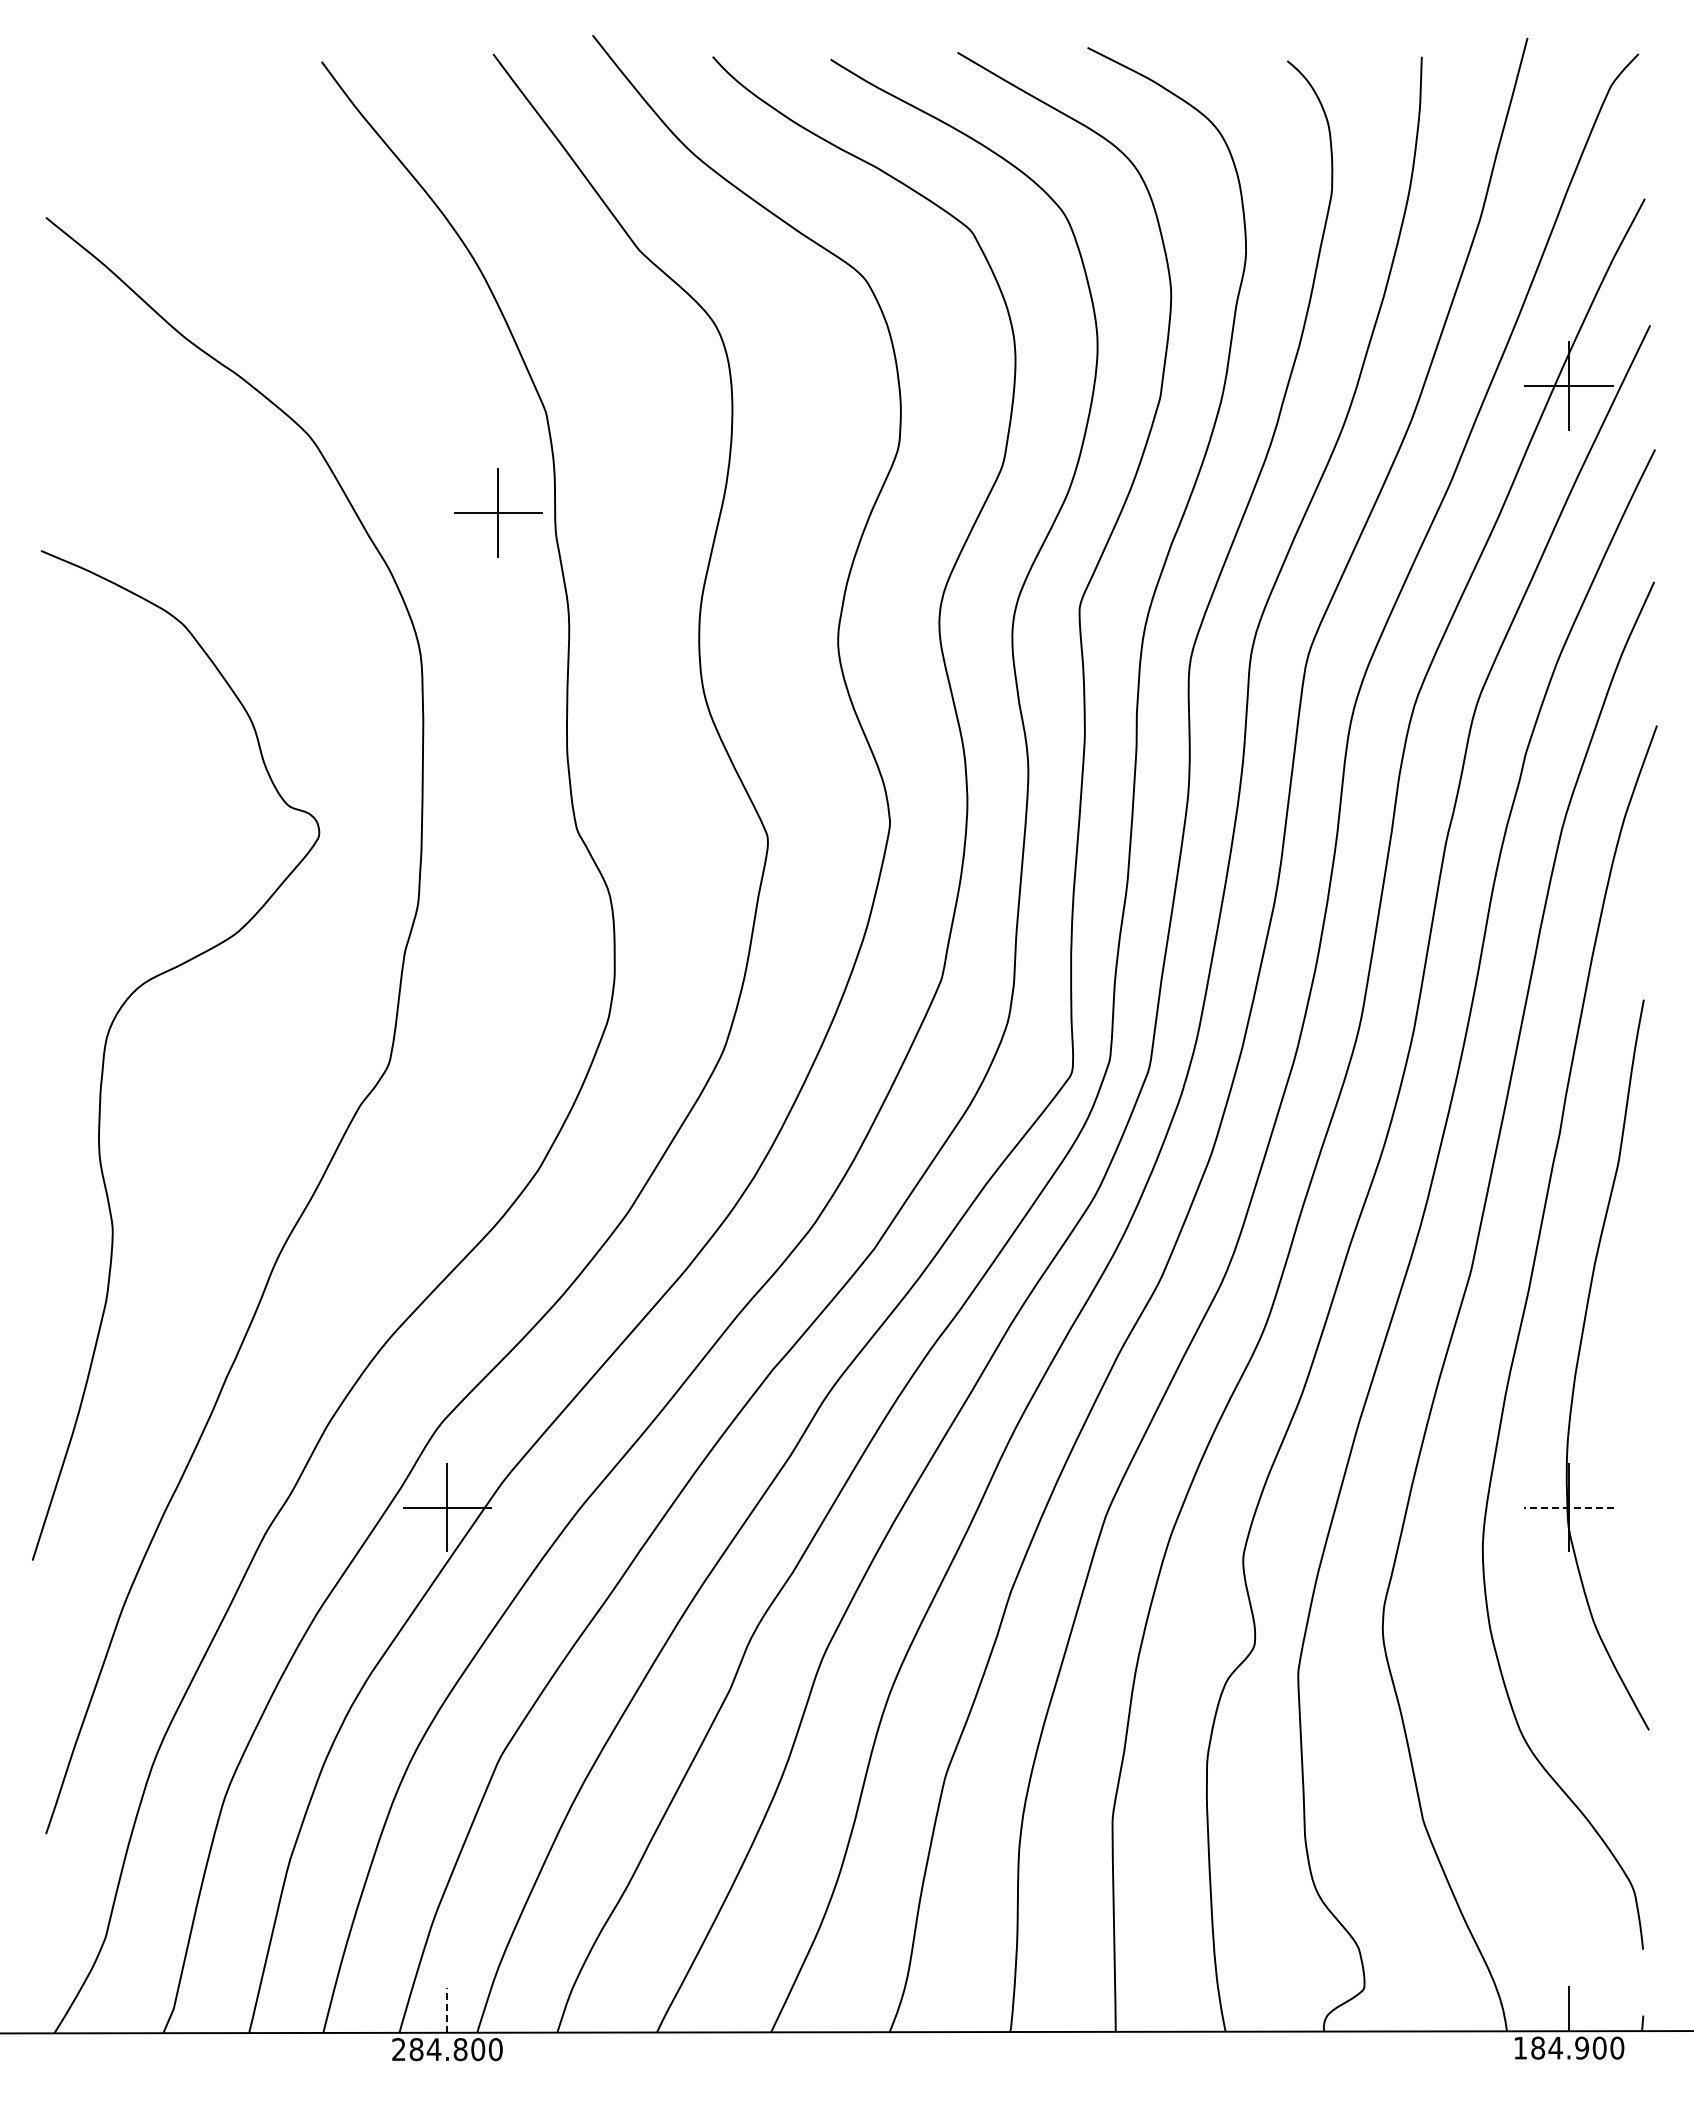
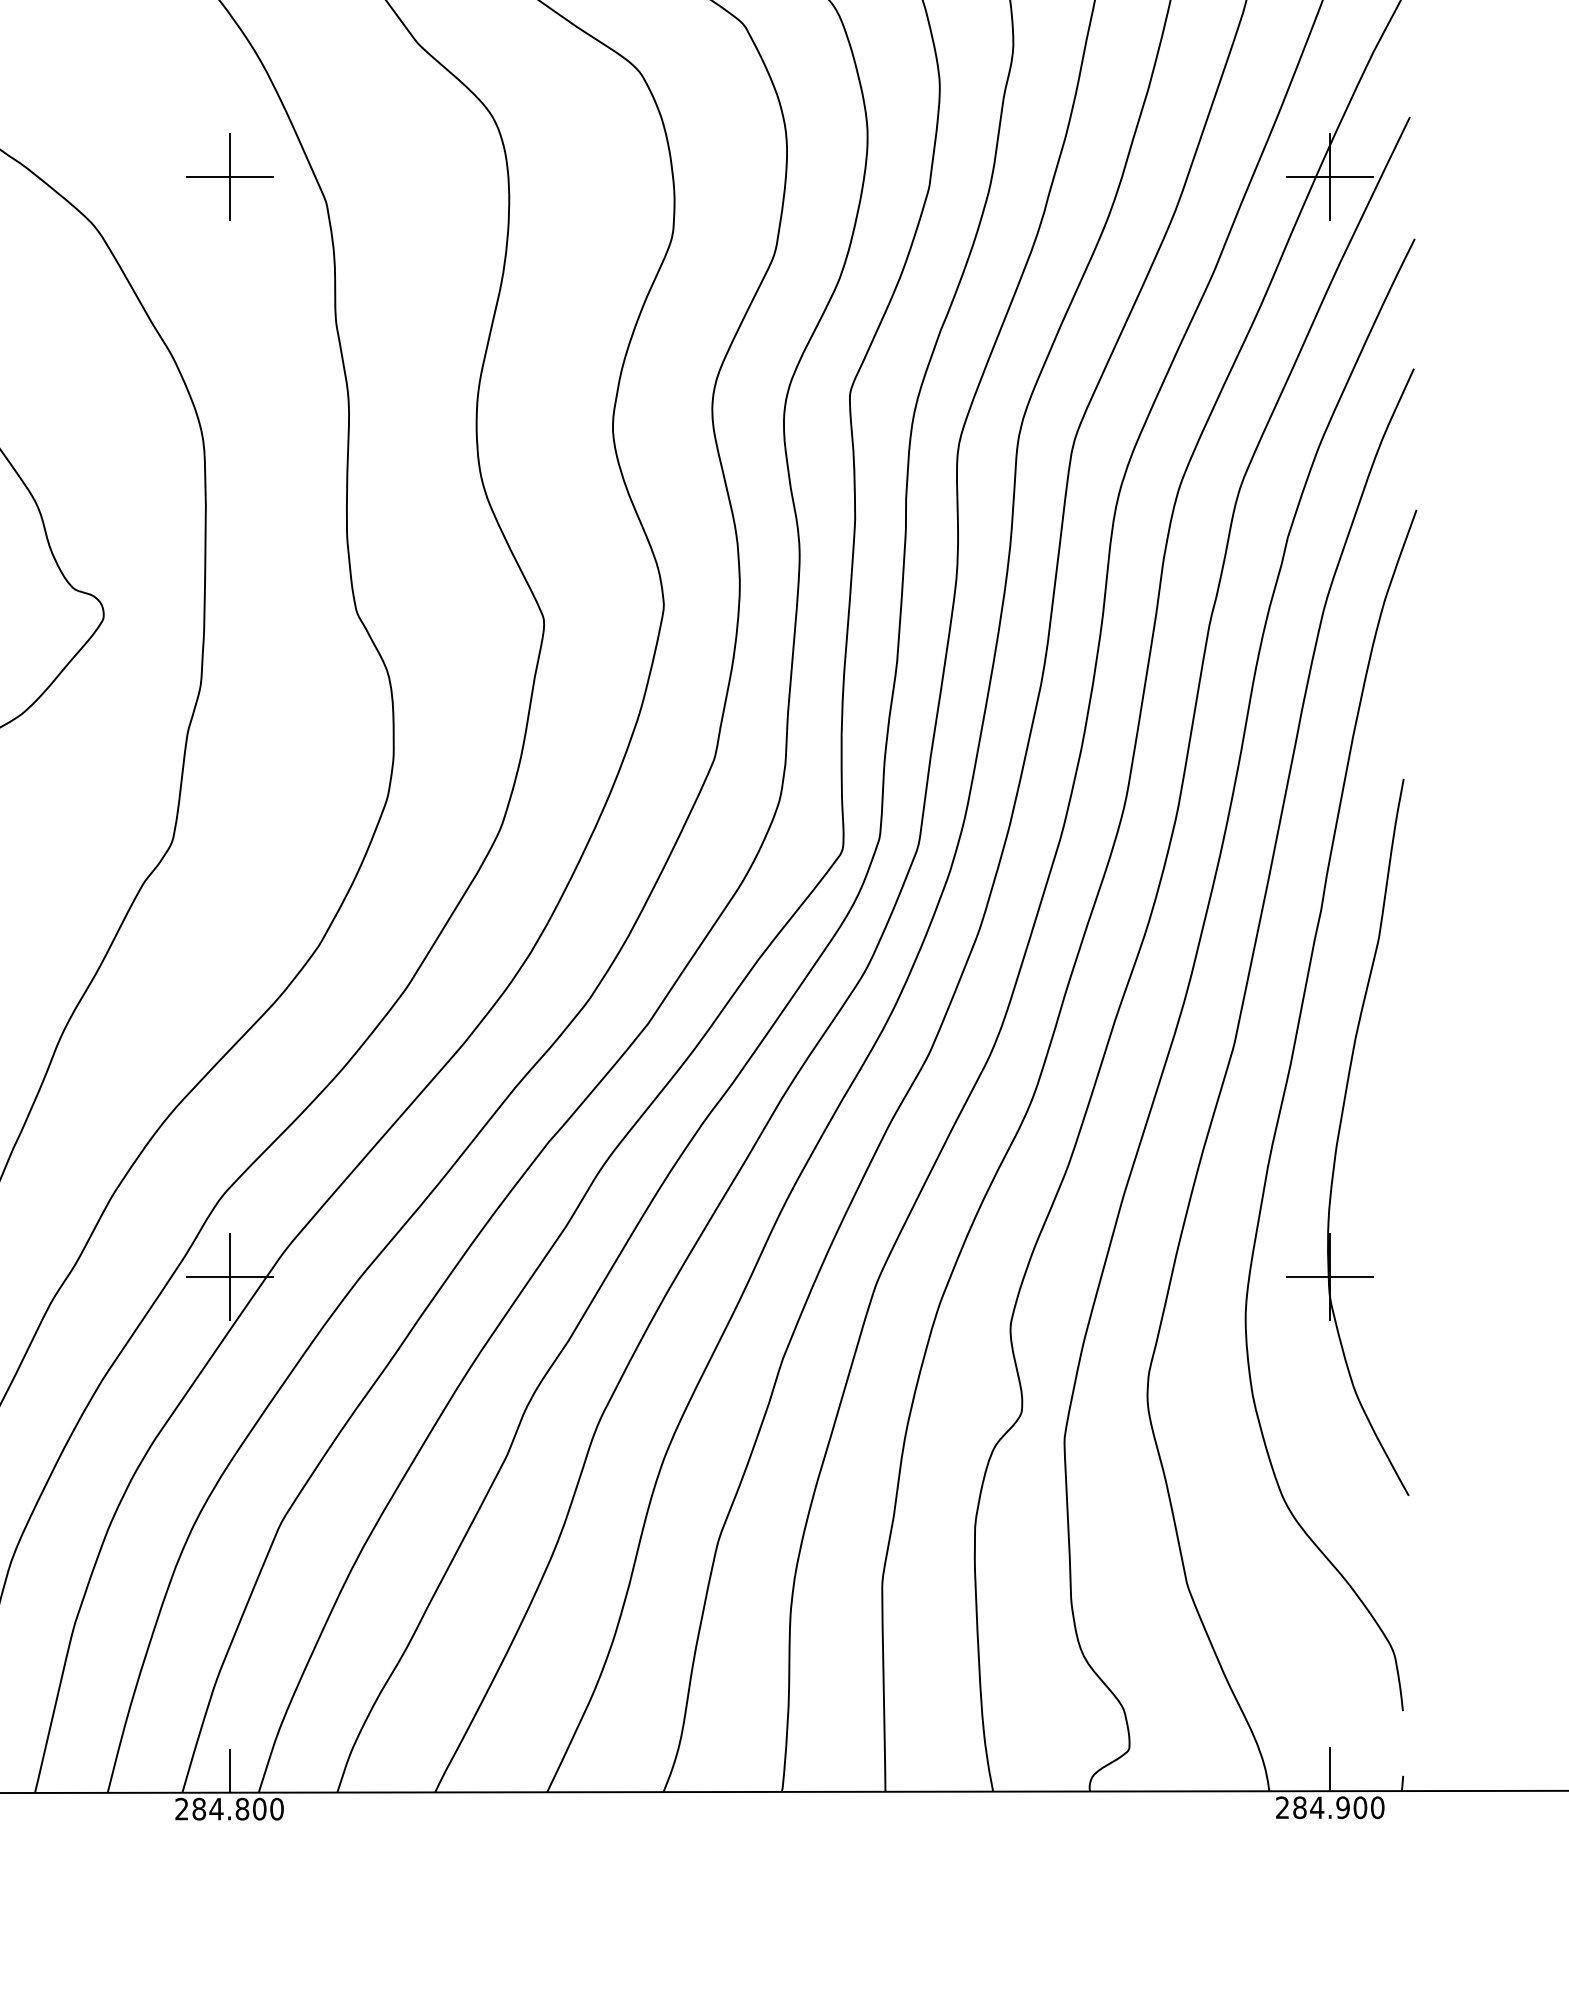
part: (498, 512) -> (229, 176), moved
line: (1568, 1507) -> (1329, 1277), dashed -> solid
line: (447, 2009) -> (229, 1769), dashed -> solid
text: (1519, 2047) -> (1281, 1807), 184.900 -> 284.900

